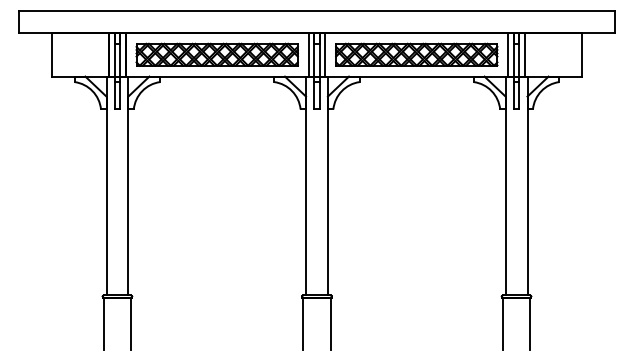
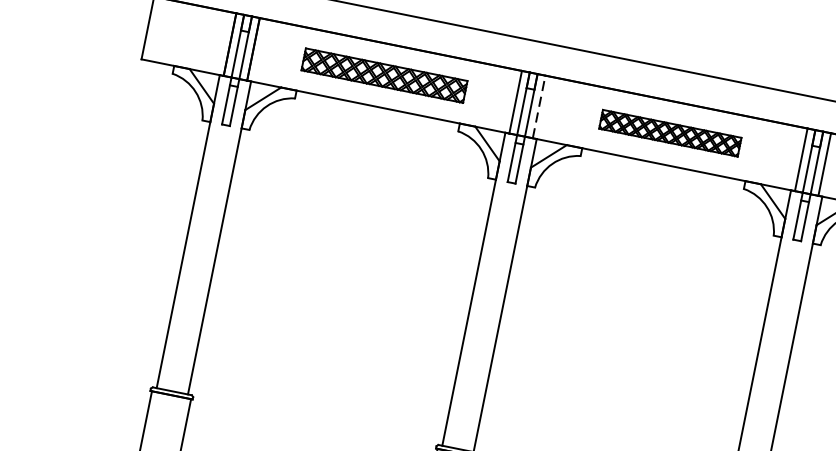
part: (216, 54) -> (383, 75), size x0.7
line: (325, 54) -> (539, 106), solid -> dashed
part: (416, 54) -> (669, 132), size x0.6

